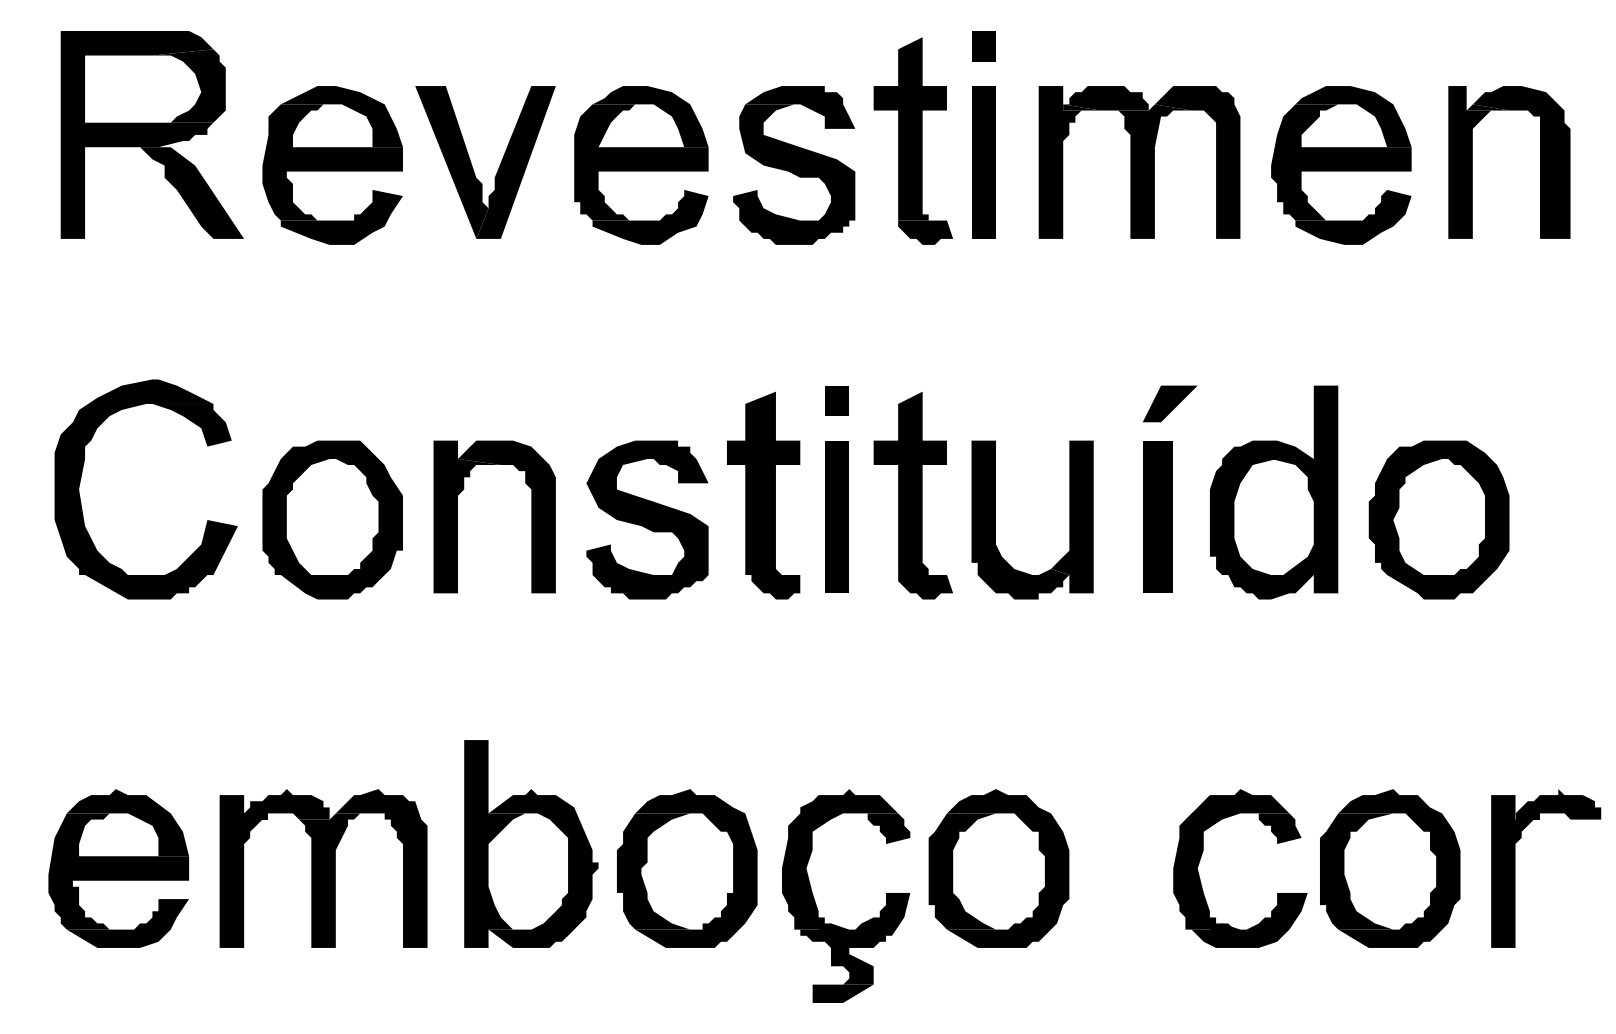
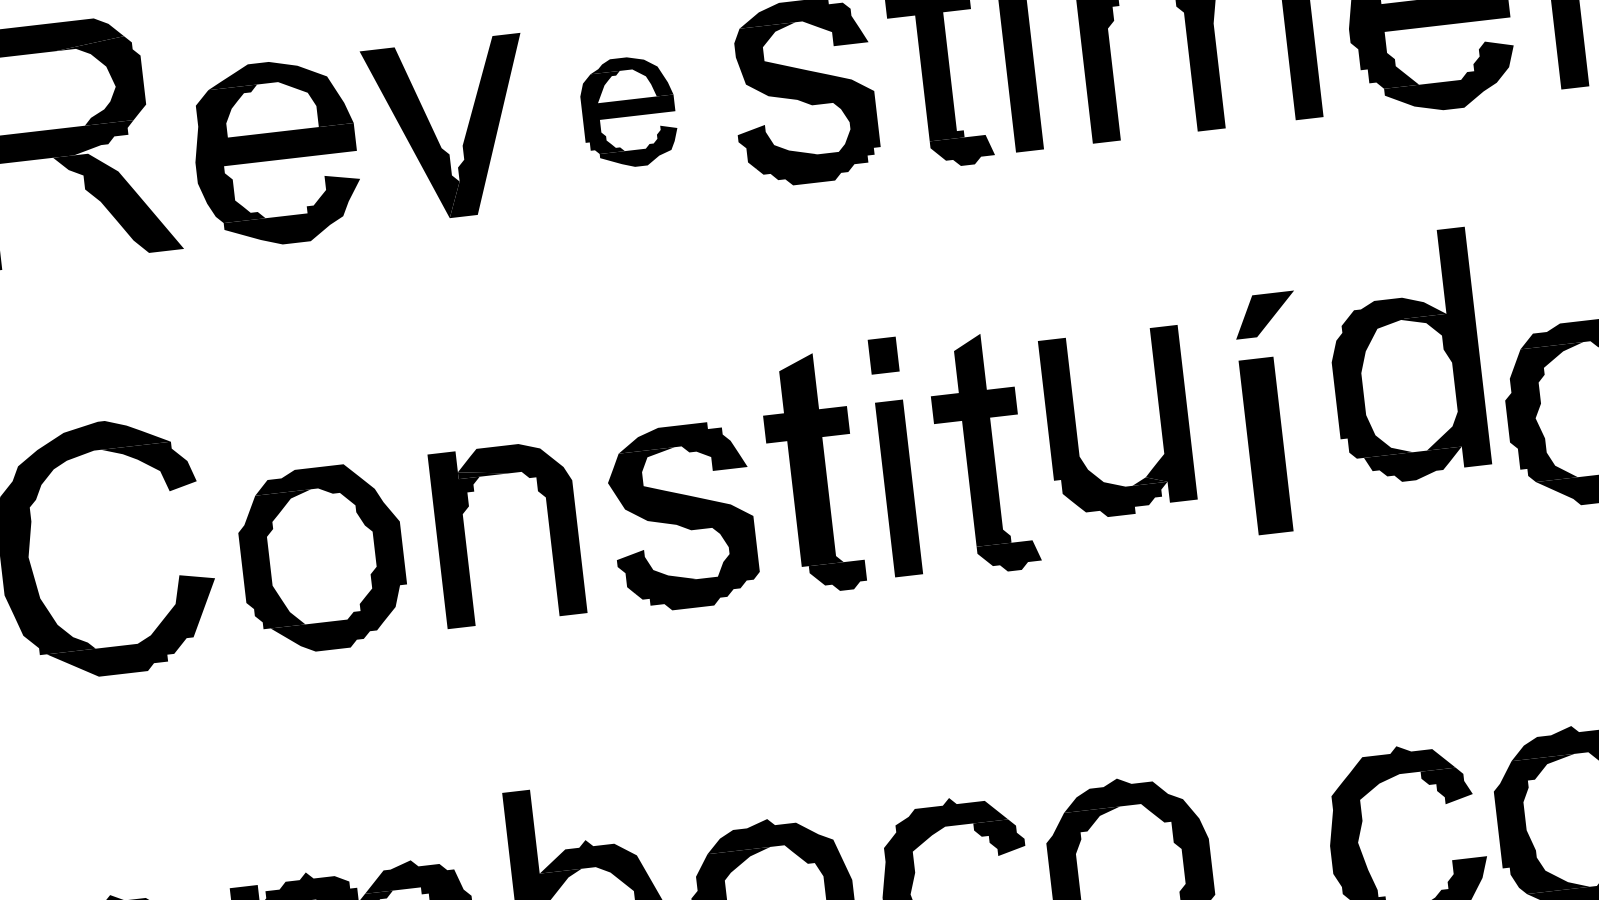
part: (641, 165) -> (628, 112), size x0.6
part: (1274, 492) -> (1405, 357), moved
part: (995, 519) -> (1075, 428), moved

